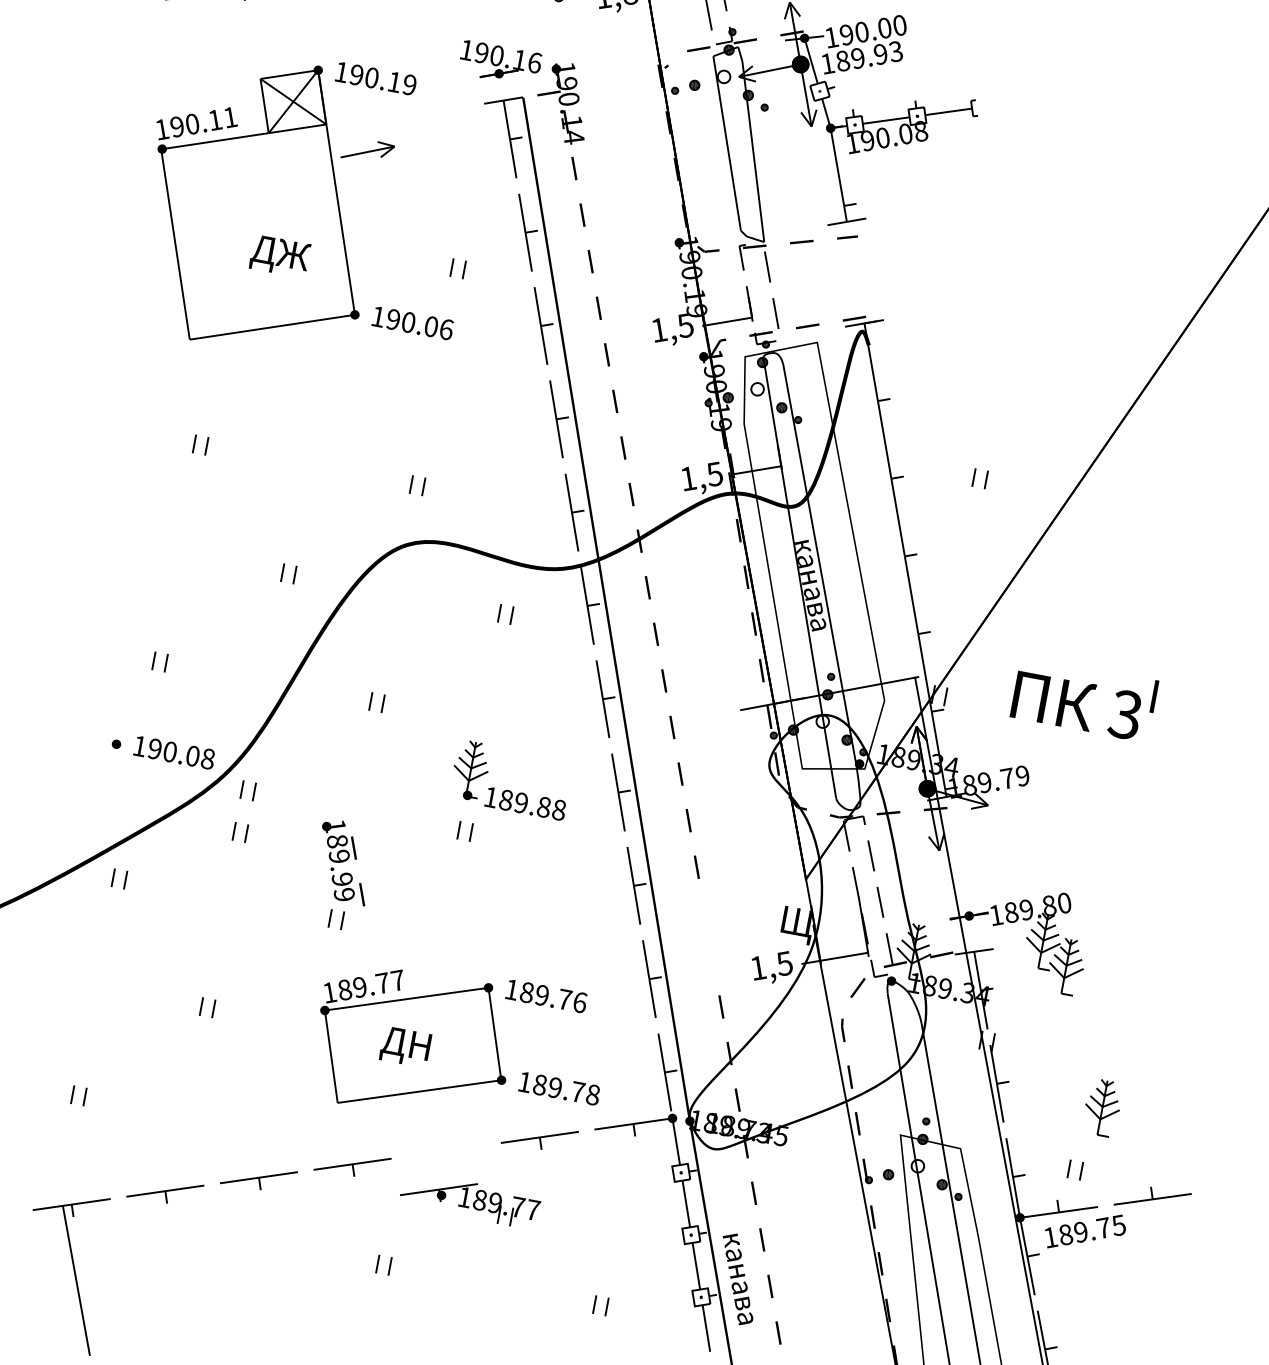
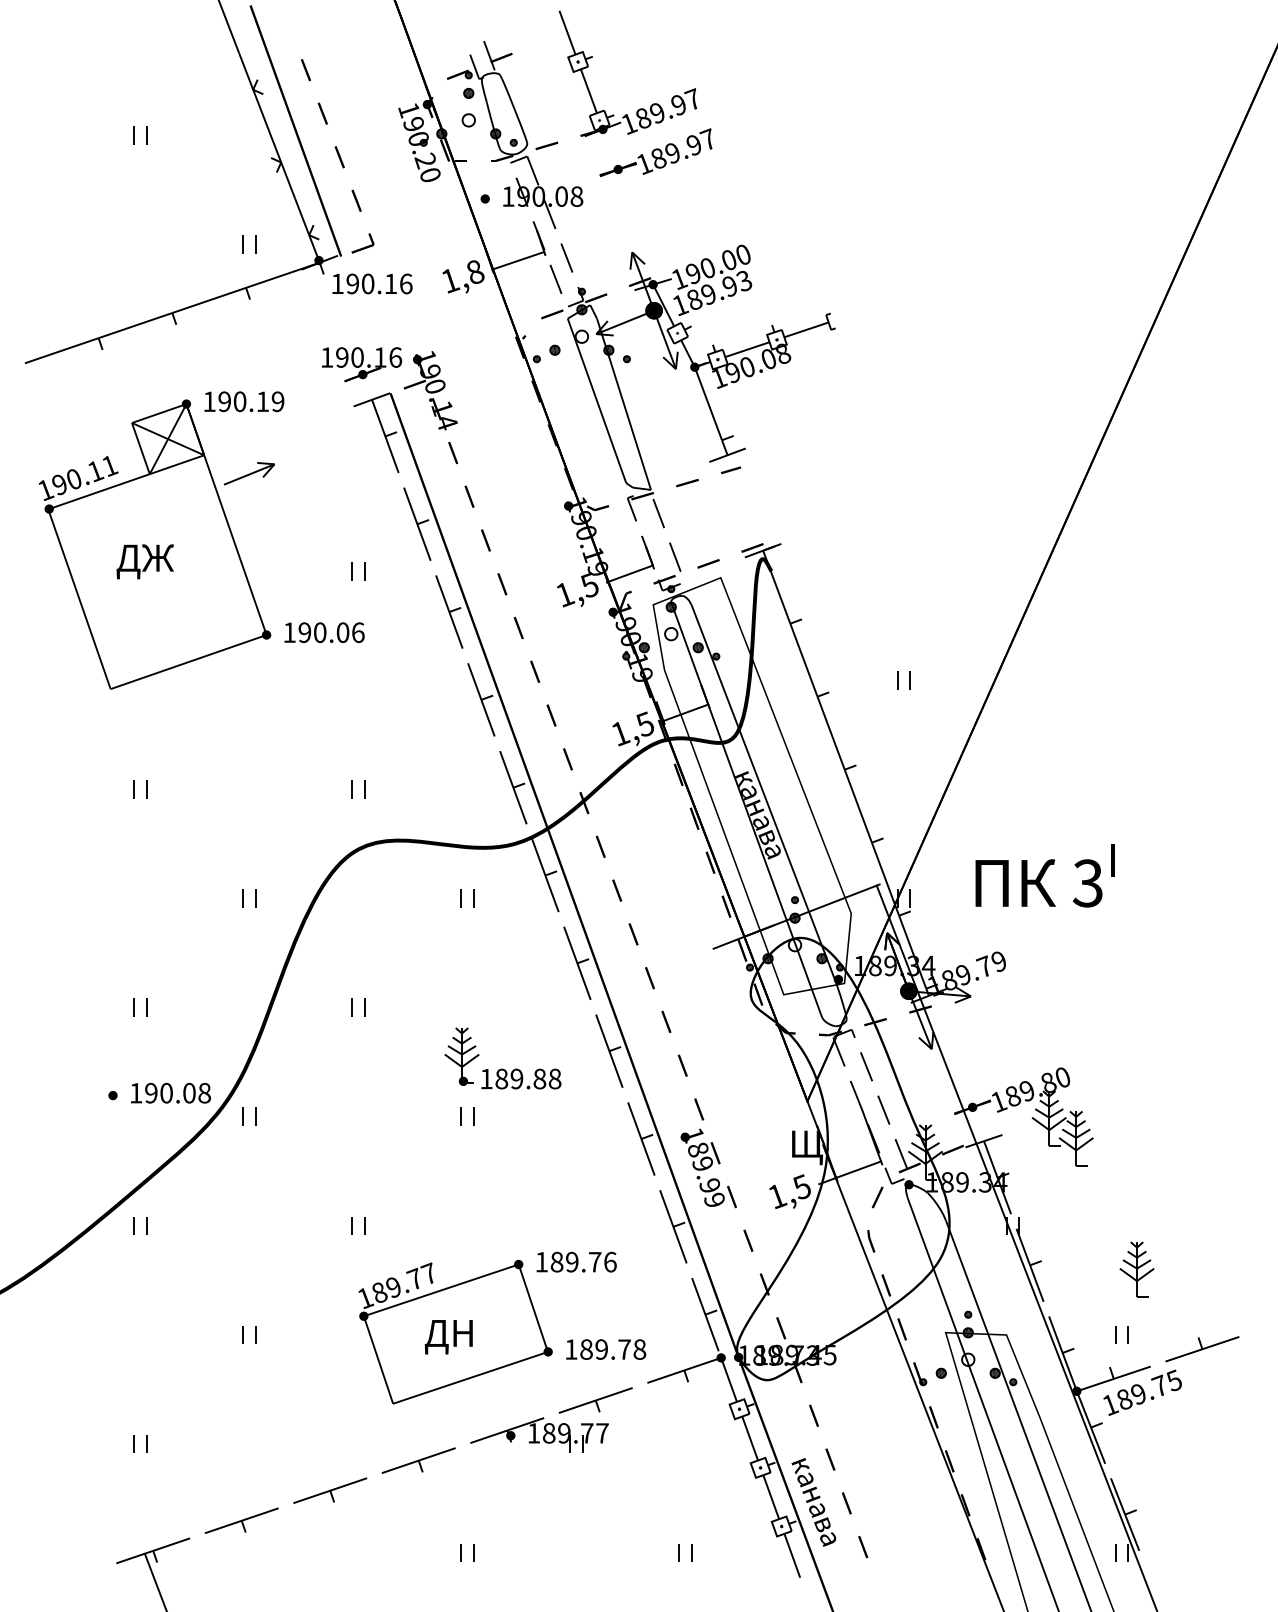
text: (279, 255) -> (144, 561), moved
part: (240, 832) -> (249, 1158), removed
text: (344, 861) -> (708, 1168), moved
part: (470, 1199) -> (539, 1434), moved

